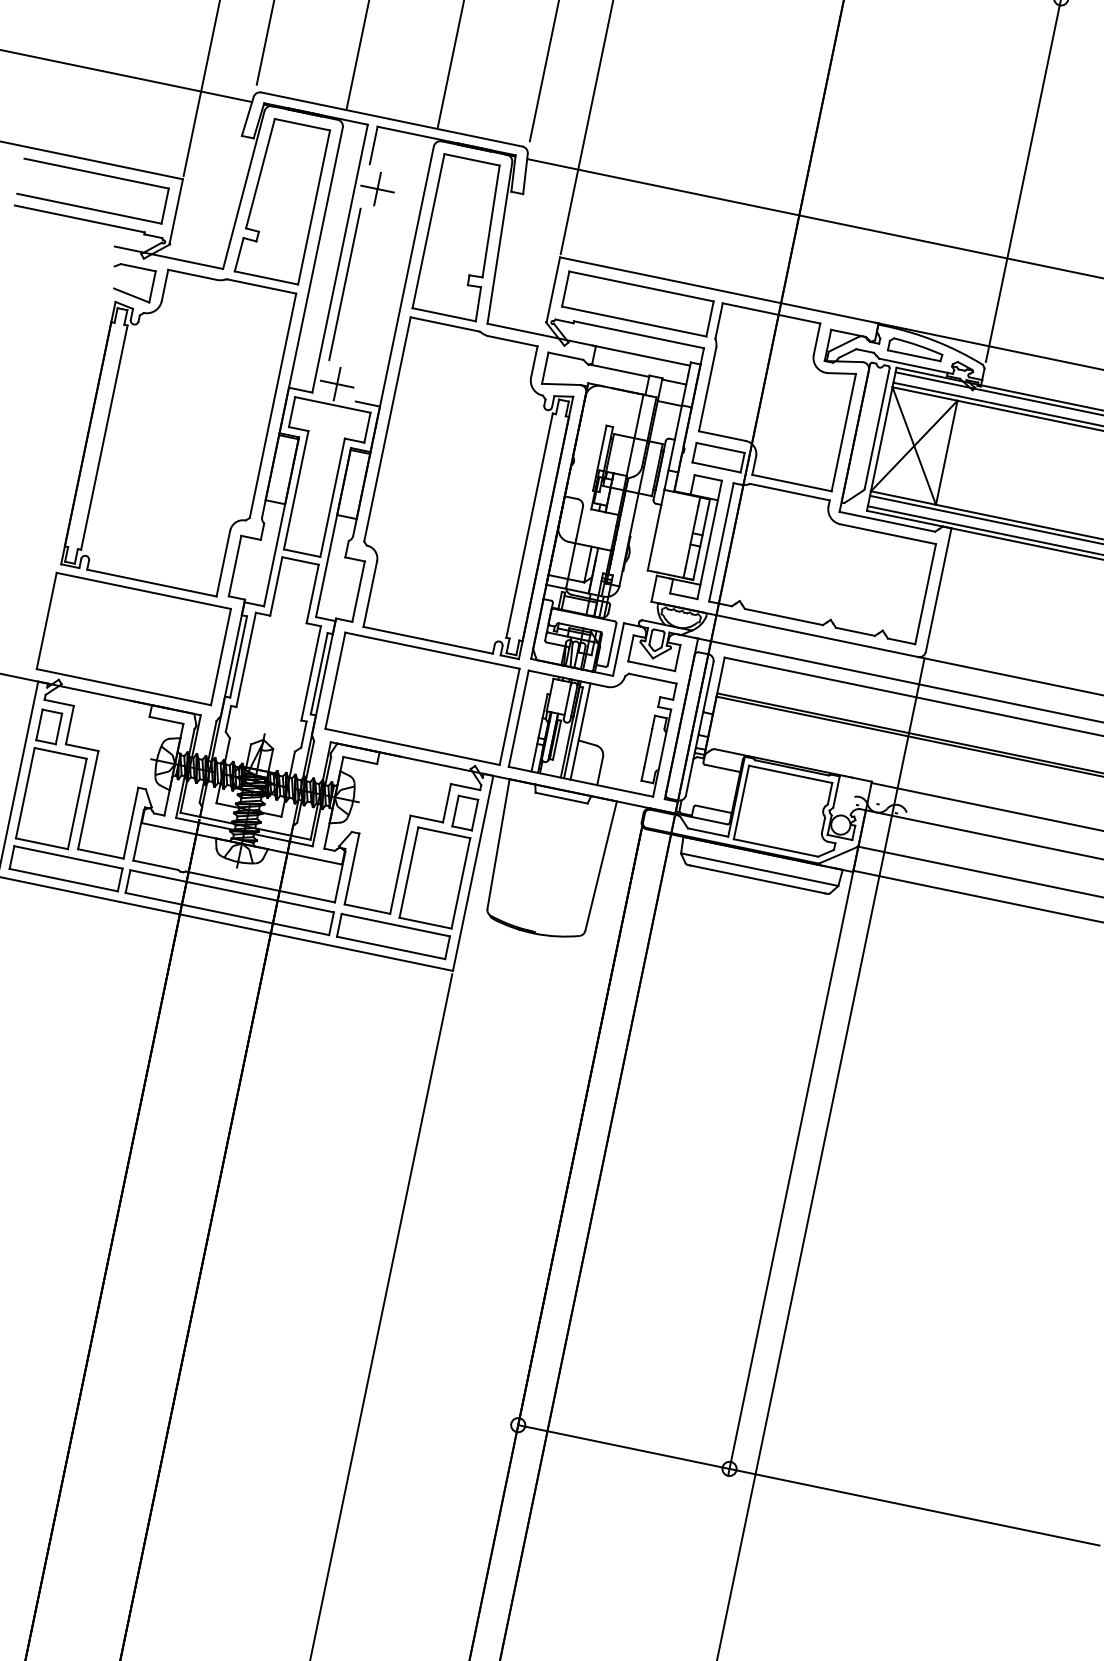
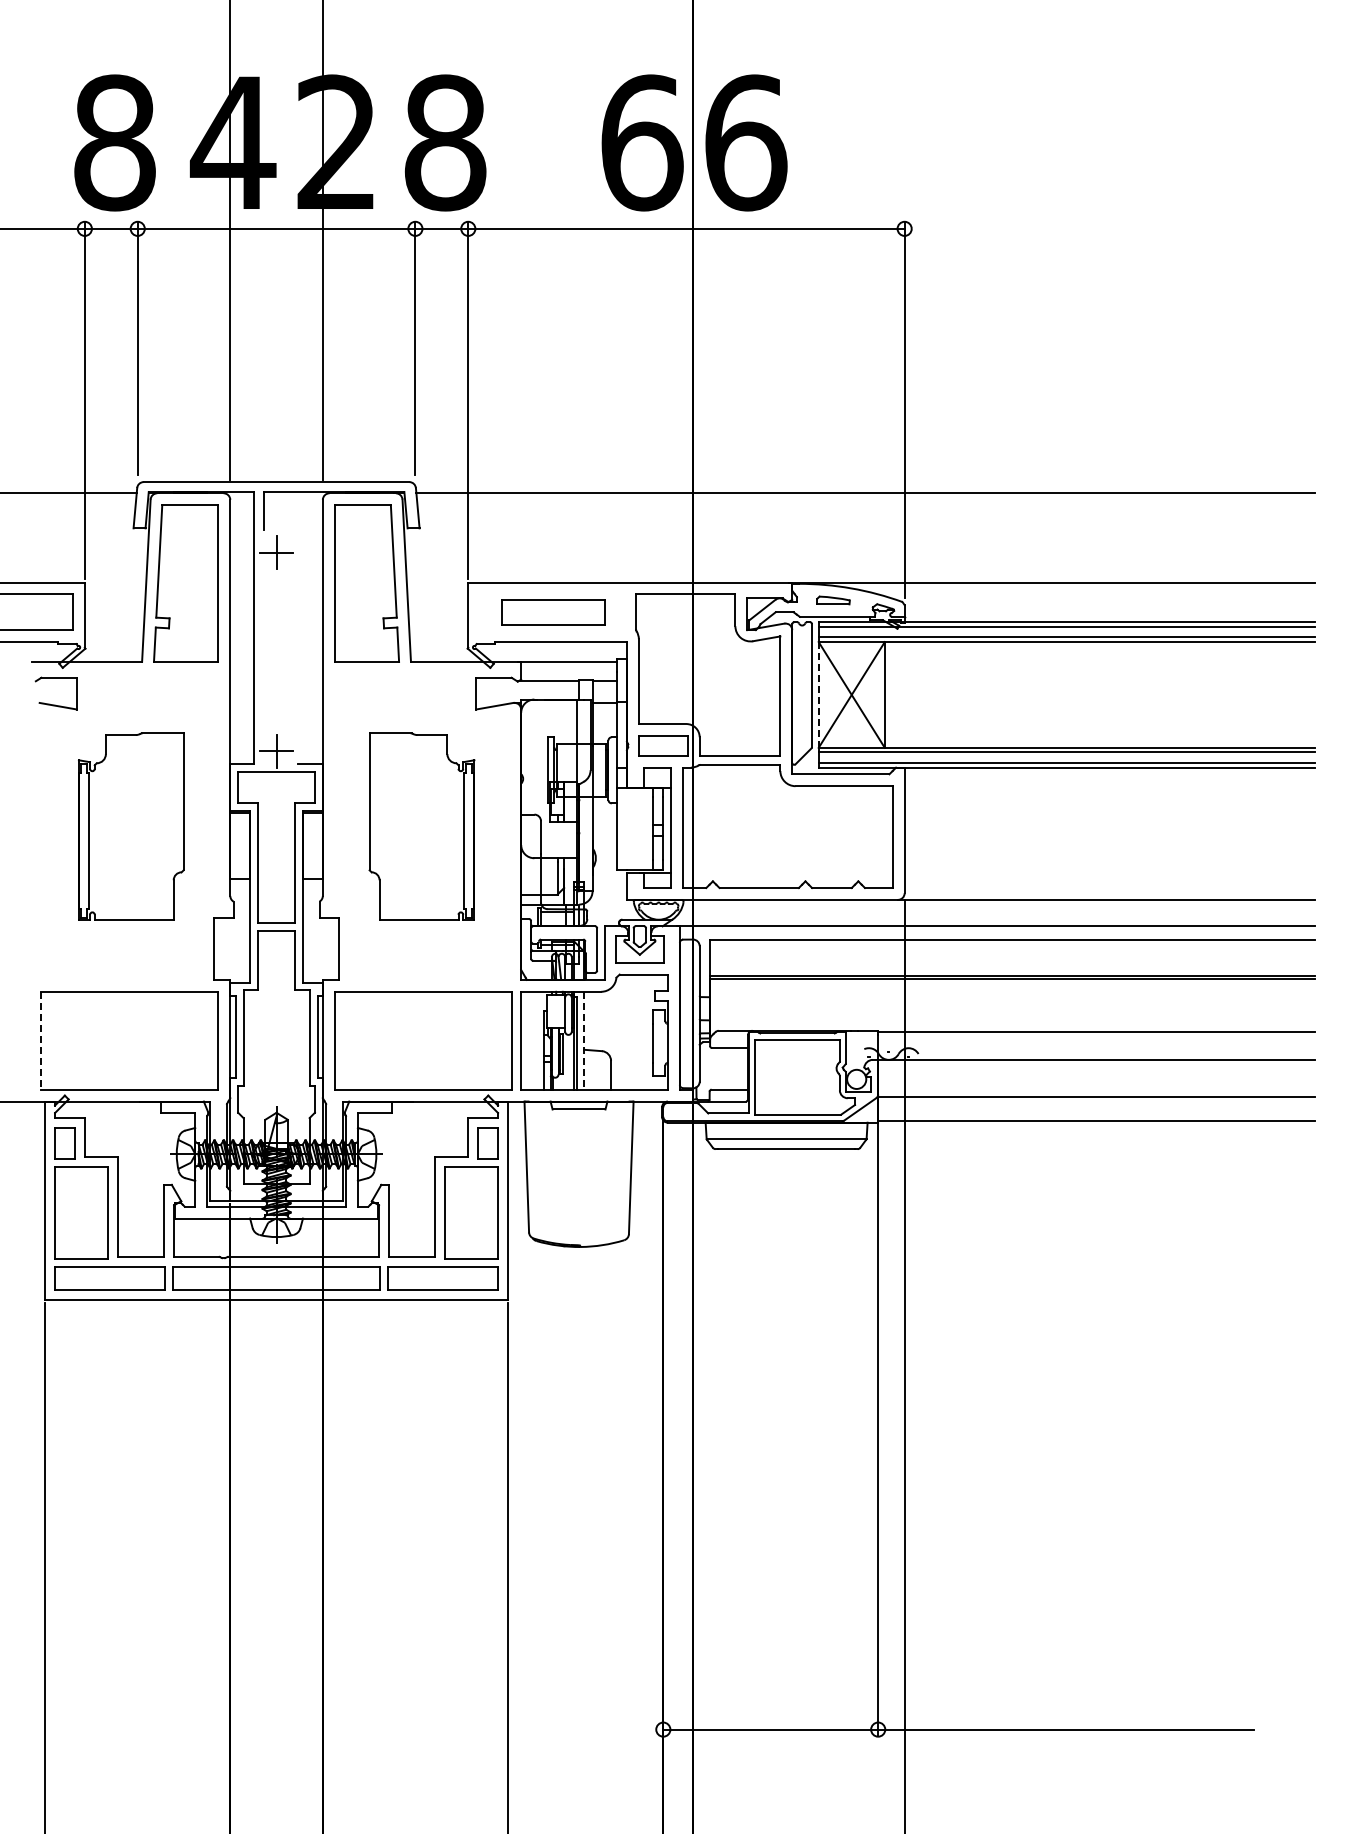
line: (345, 284) -> (264, 652), removed
part: (637, 303) -> (553, 611), size x0.7
part: (915, 349) -> (833, 600), size x0.6
part: (179, 428) -> (131, 826), size x0.6
line: (881, 438) -> (818, 694), solid -> dashed
part: (464, 487) -> (421, 826), size x0.6
line: (47, 620) -> (41, 1040), solid -> dashed
line: (581, 731) -> (584, 1040), solid -> dashed

